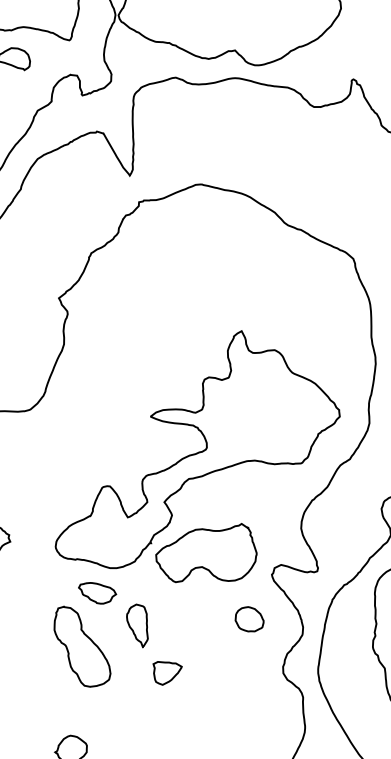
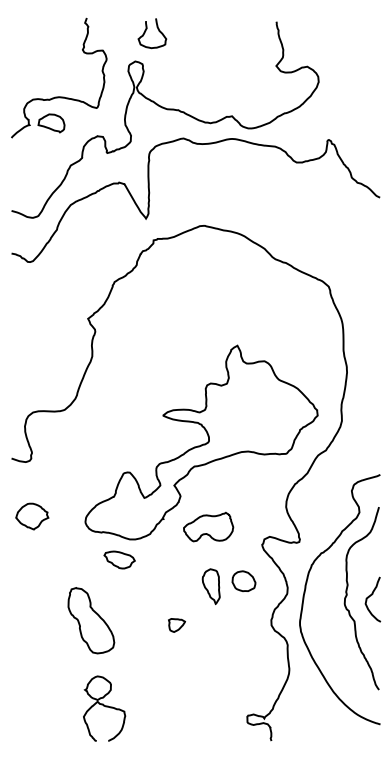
part: (206, 552) -> (208, 526), size x0.6
part: (136, 625) -> (210, 586), moved
part: (82, 646) -> (91, 620), moved
part: (167, 673) -> (176, 625), size x0.7

